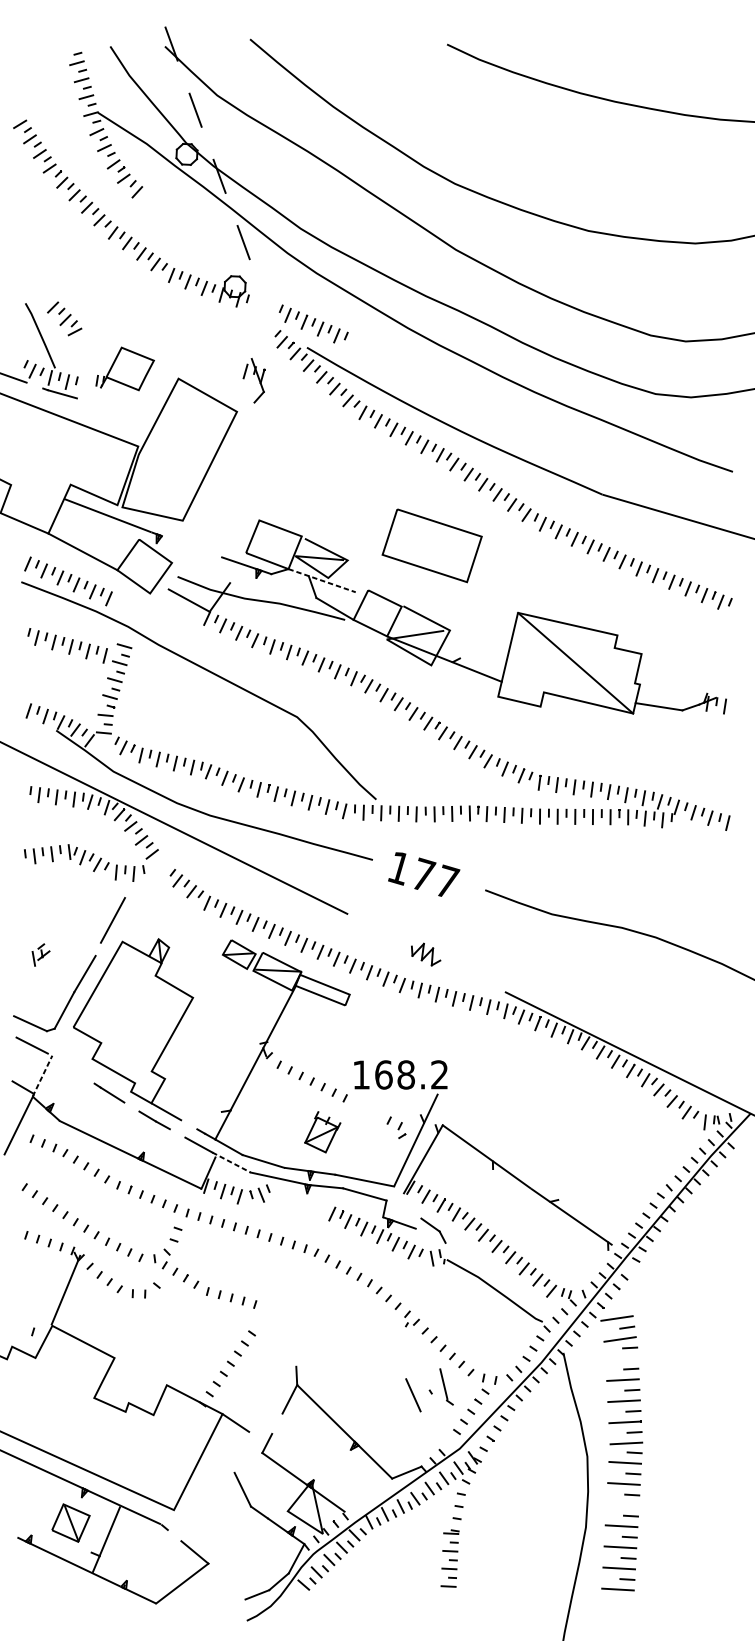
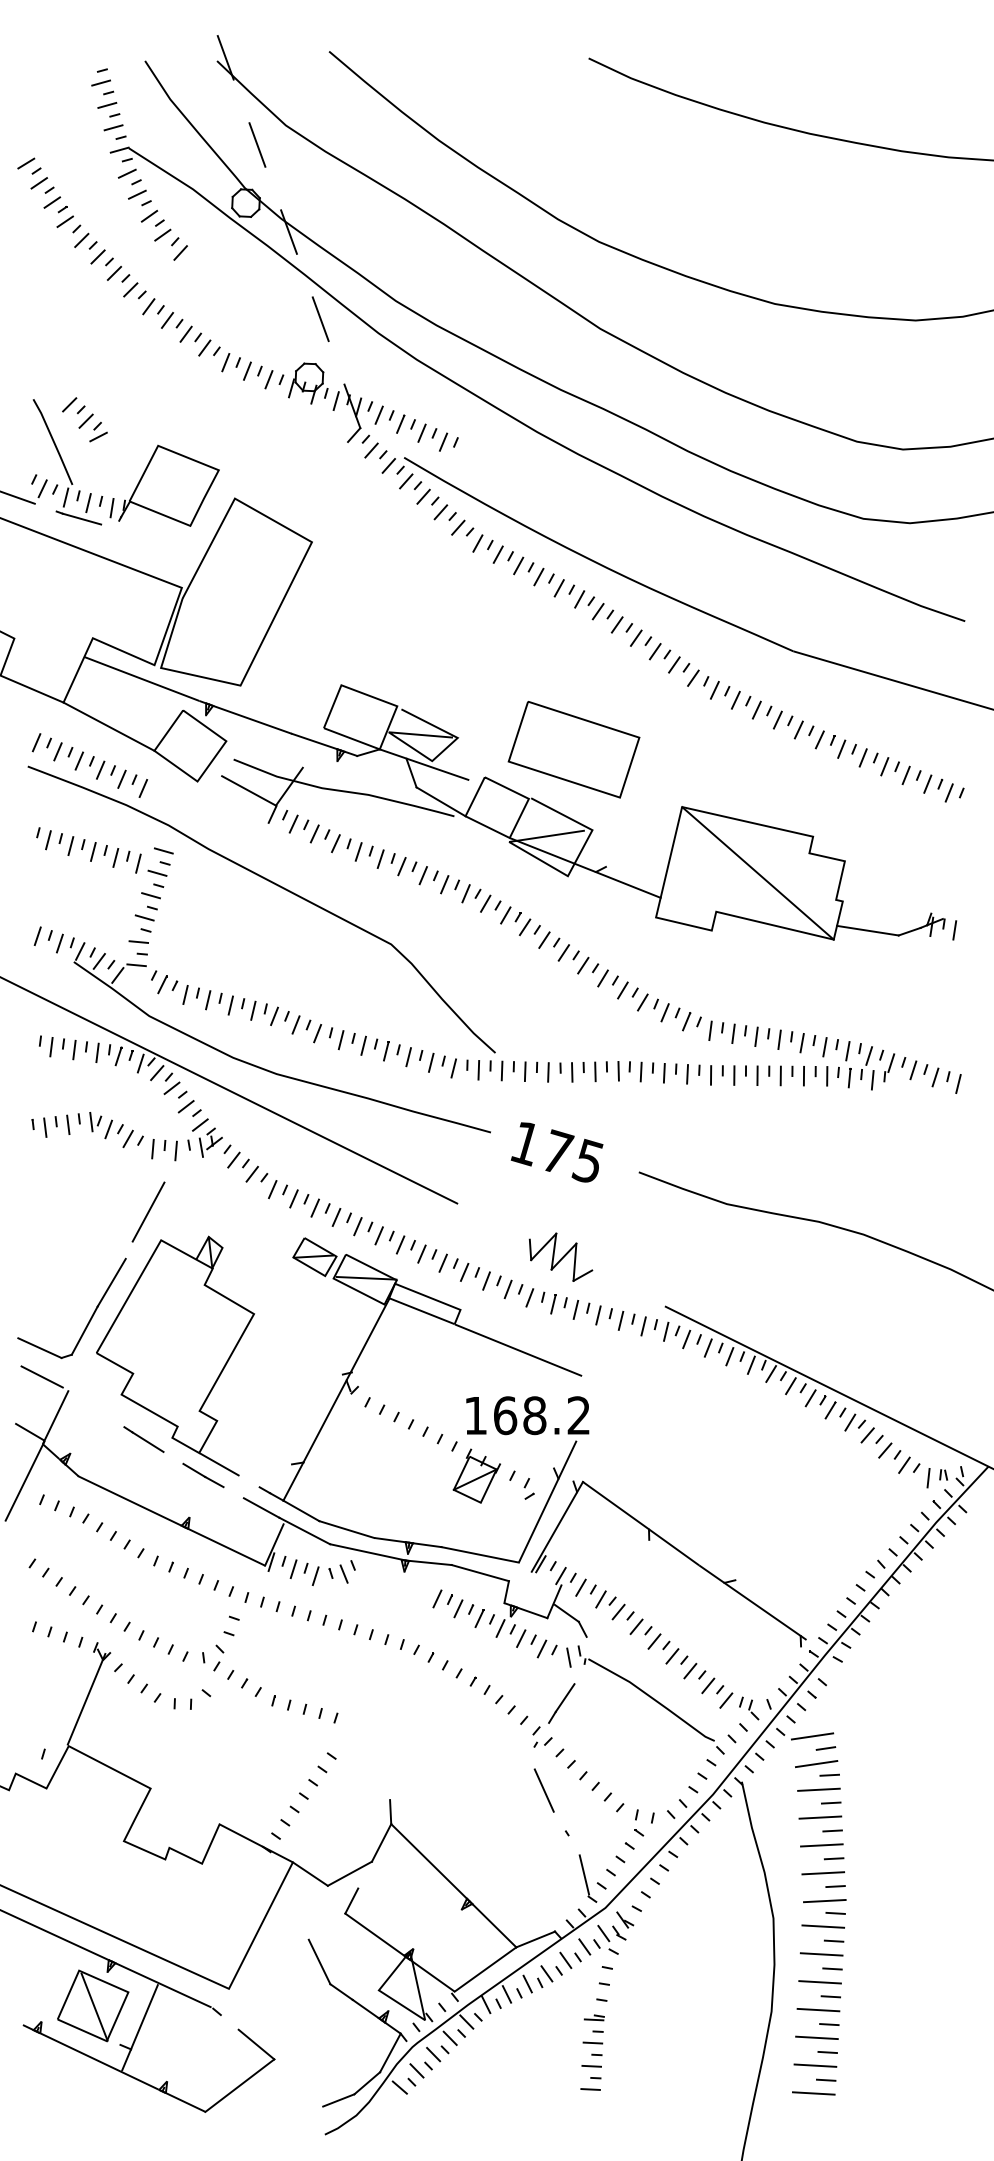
part: (125, 368) -> (164, 485), size x1.43
part: (254, 380) -> (347, 412), moved
part: (431, 545) -> (573, 749), moved
line: (191, 546) -> (252, 719), added
line: (322, 580) -> (424, 764), dashed -> solid
text: (446, 881) -> (588, 1160), 177 -> 175
part: (40, 954) -> (210, 1142), moved
part: (425, 954) -> (560, 1256), size x1.67
line: (393, 1024) -> (518, 1349), added
line: (42, 1076) -> (55, 1417), dashed -> solid
part: (322, 1131) -> (476, 1475), moved
line: (231, 1162) -> (304, 1531), dashed -> solid
line: (421, 1216) -> (554, 1601), added
line: (426, 1293) -> (561, 1703), added
line: (621, 1358) -> (818, 1789), added
part: (446, 1386) -> (587, 1878), moved
line: (412, 1395) -> (543, 1790), moved
line: (265, 1422) -> (349, 1873), added
line: (368, 1495) -> (485, 1969), added
line: (622, 1505) -> (819, 1982), added
part: (71, 1522) -> (93, 2005), size x1.43

